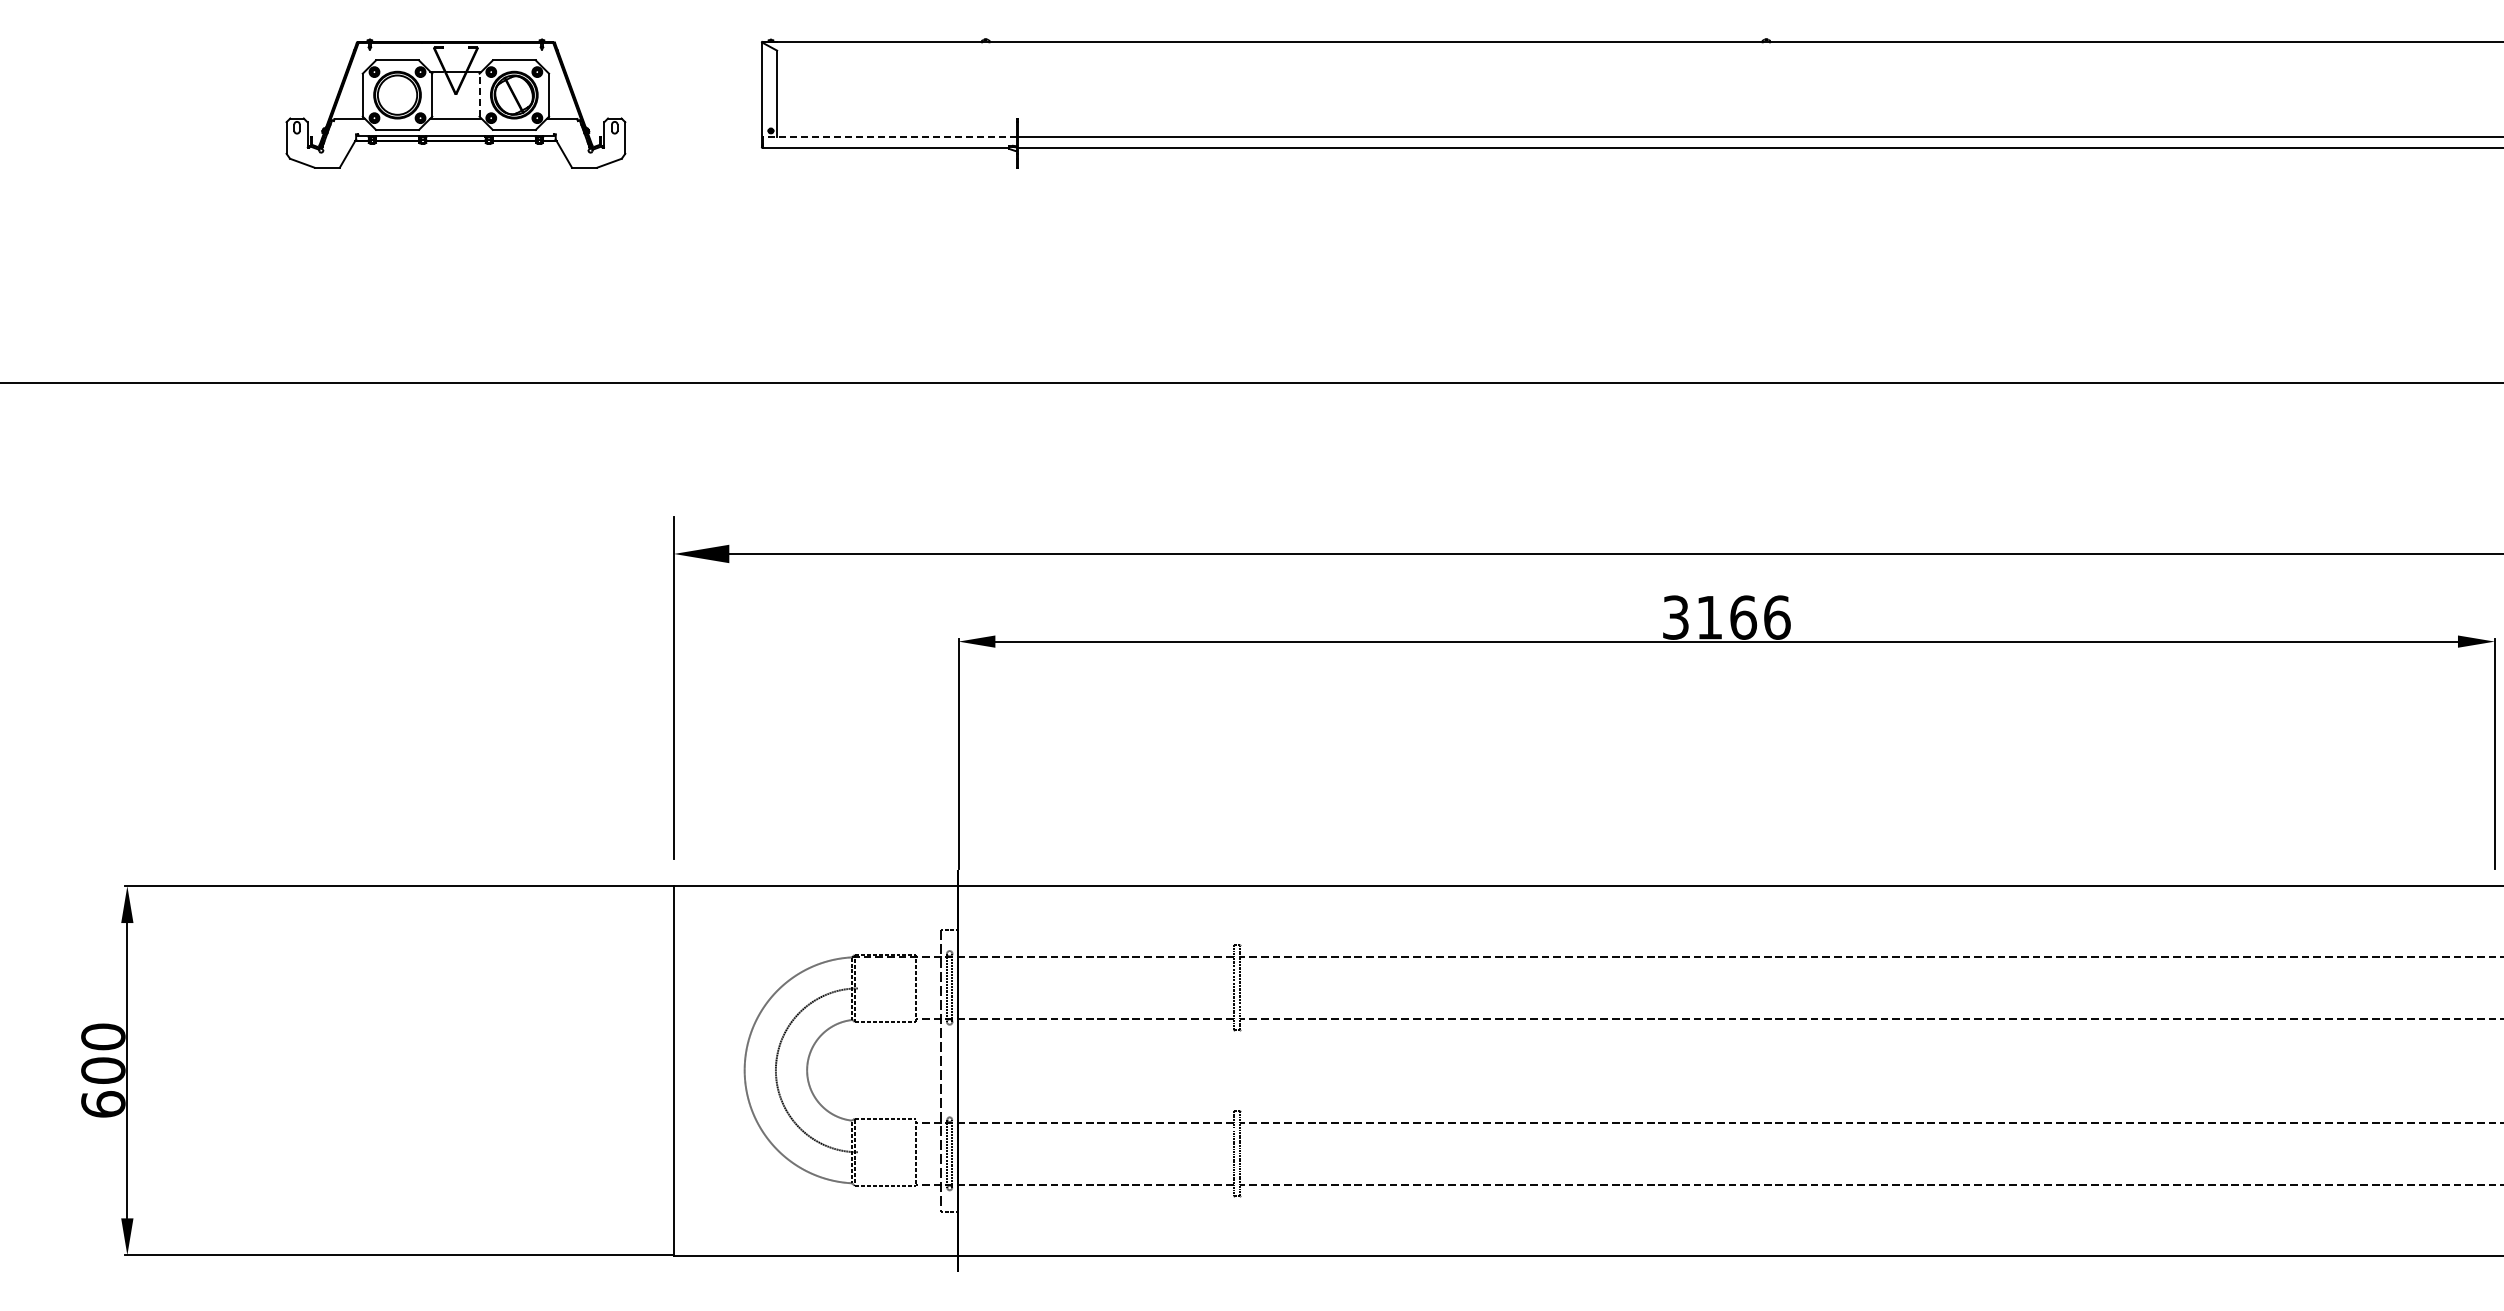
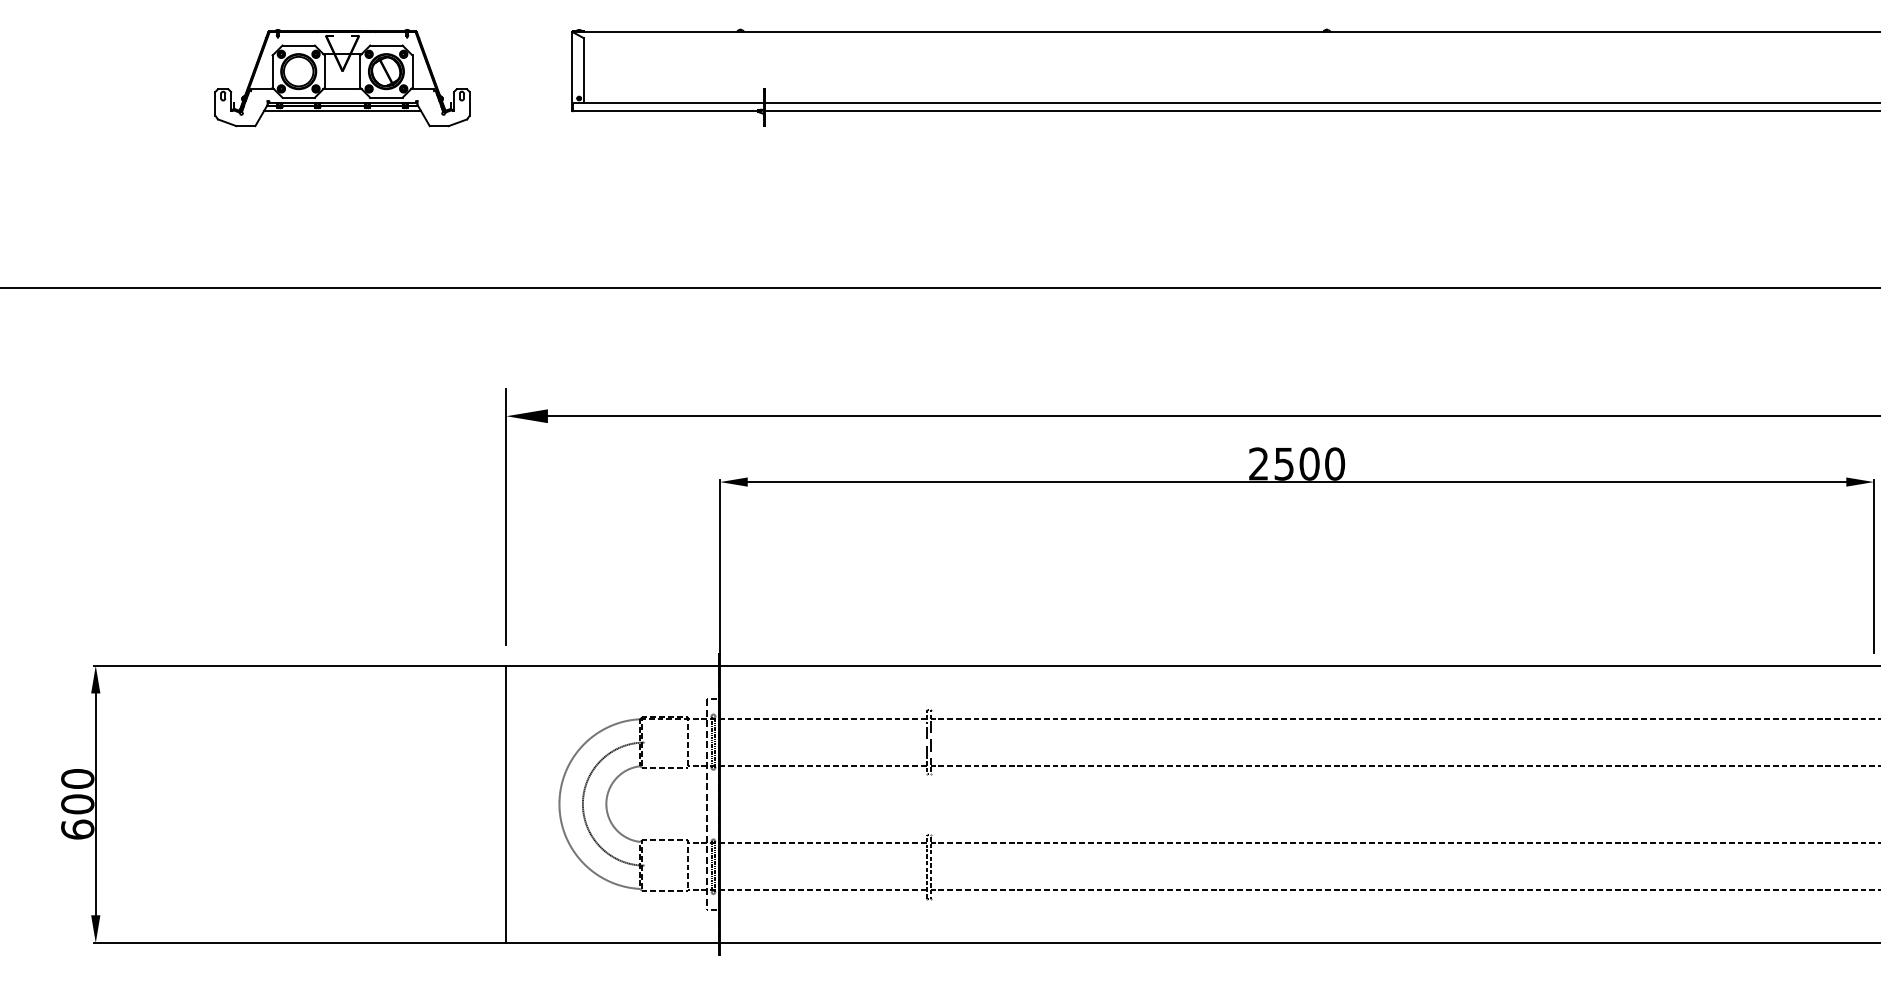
line: (479, 95) -> (360, 71), dashed -> solid
line: (889, 137) -> (668, 103), dashed -> solid
line: (455, 147) -> (342, 110), added
text: (1726, 617) -> (1296, 463), 3166 -> 2500

